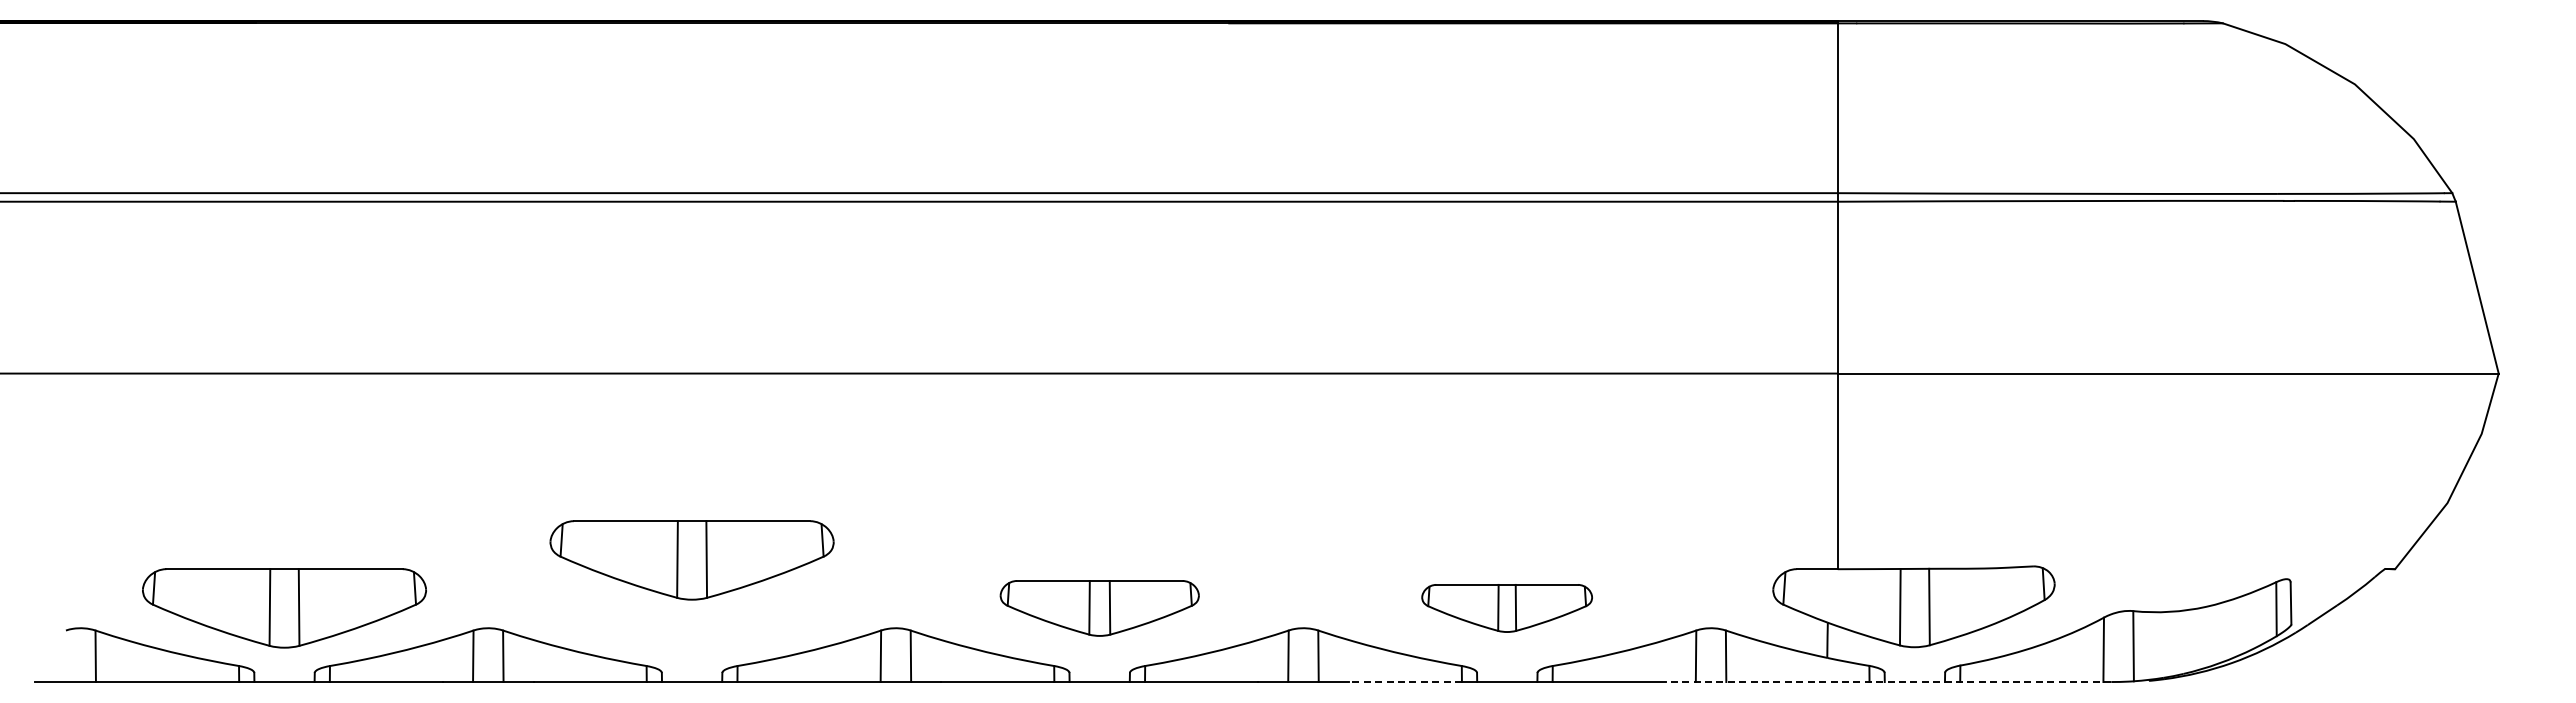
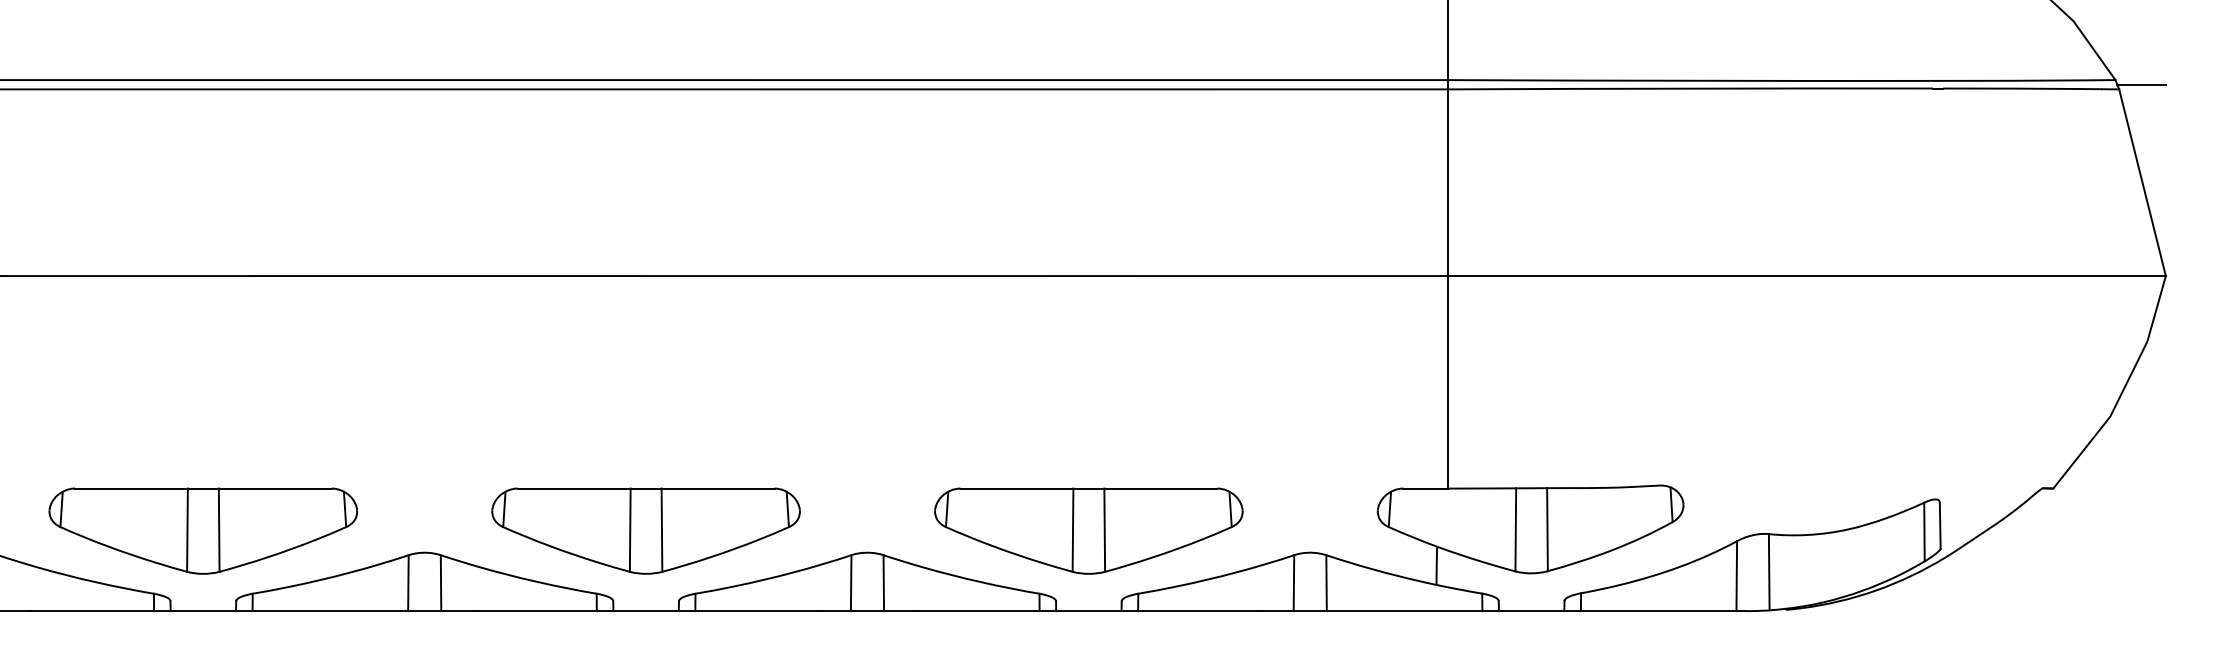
line: (2476, 197) -> (2141, 84), added
part: (691, 560) -> (202, 531), moved
part: (1099, 608) -> (645, 531), size x1.43
part: (1506, 608) -> (1088, 531), size x1.67
line: (1405, 682) -> (978, 611), dashed -> solid
line: (1888, 682) -> (1502, 611), dashed -> solid

